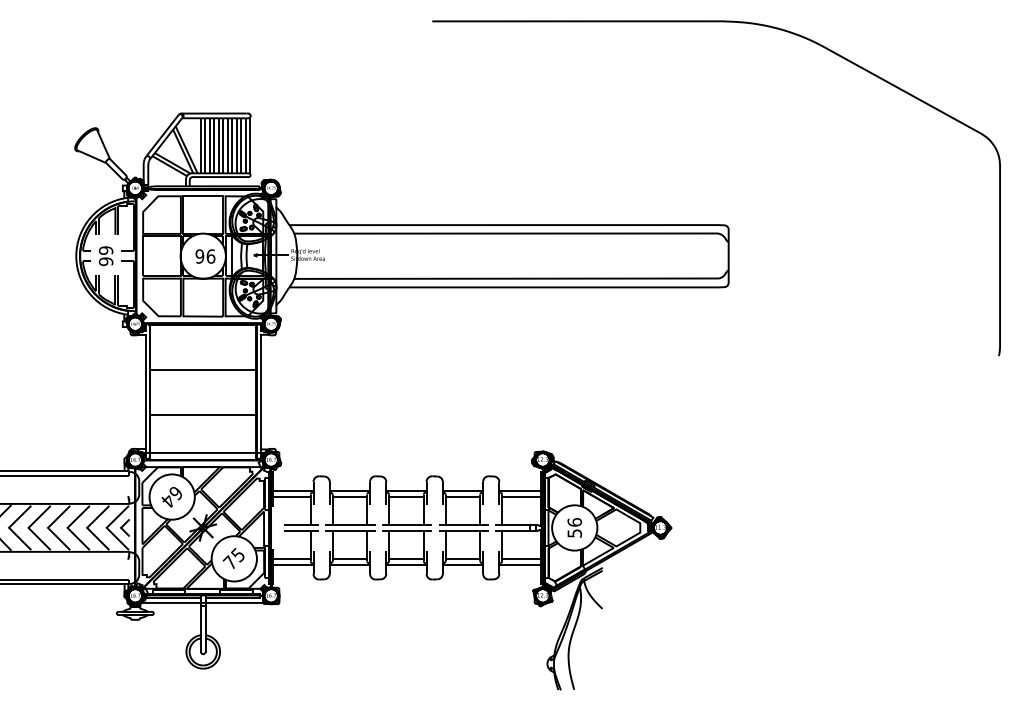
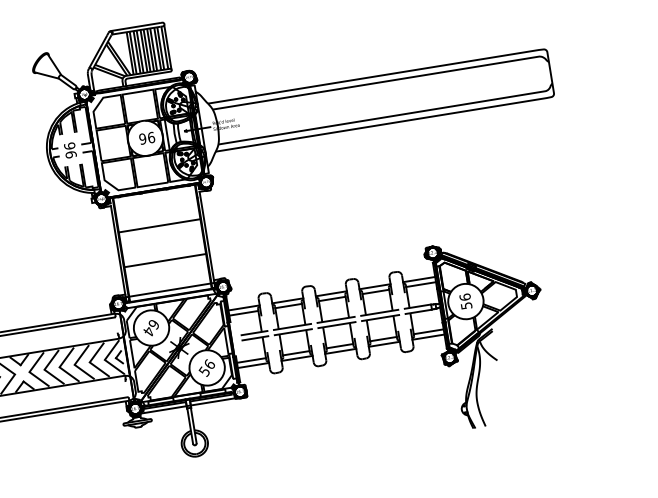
text: (105, 250) -> (69, 146), 66 -> 96
text: (233, 558) -> (206, 367), 75 -> 56

